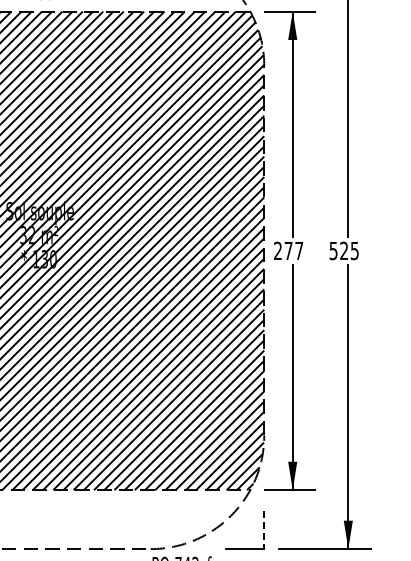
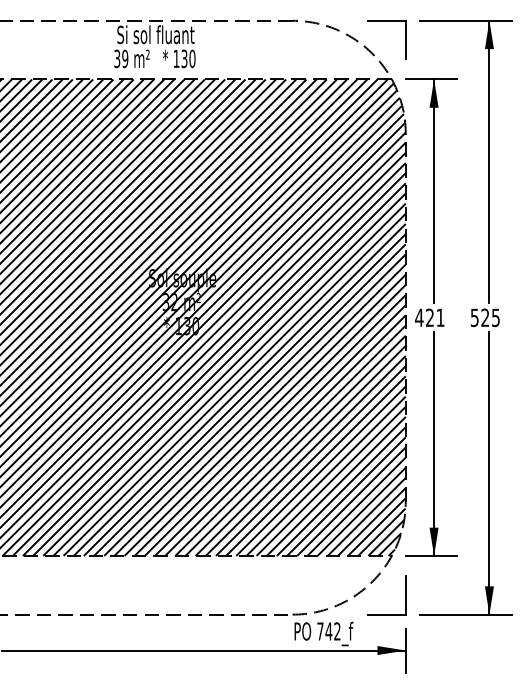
text: (288, 250) -> (429, 317), 277 -> 421
line: (264, 530) -> (405, 596), dashed -> solid

